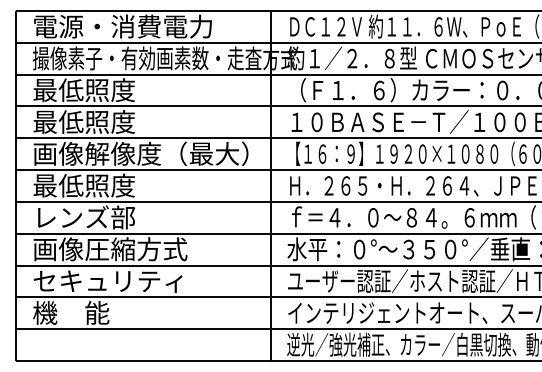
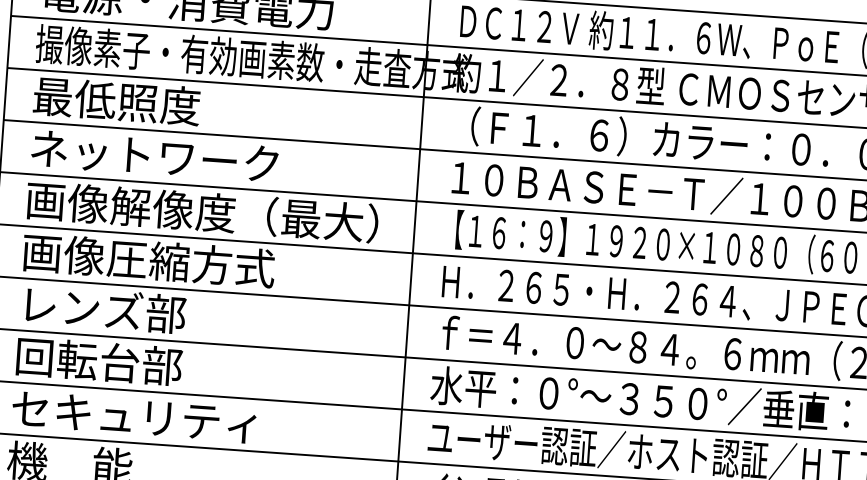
text: (108, 121) -> (152, 155), 最低照度 -> ネットワーク
text: (110, 185) -> (148, 260), 最低照度 -> 画像圧縮方式
text: (110, 249) -> (141, 364), 画像圧縮方式 -> 回転台部

